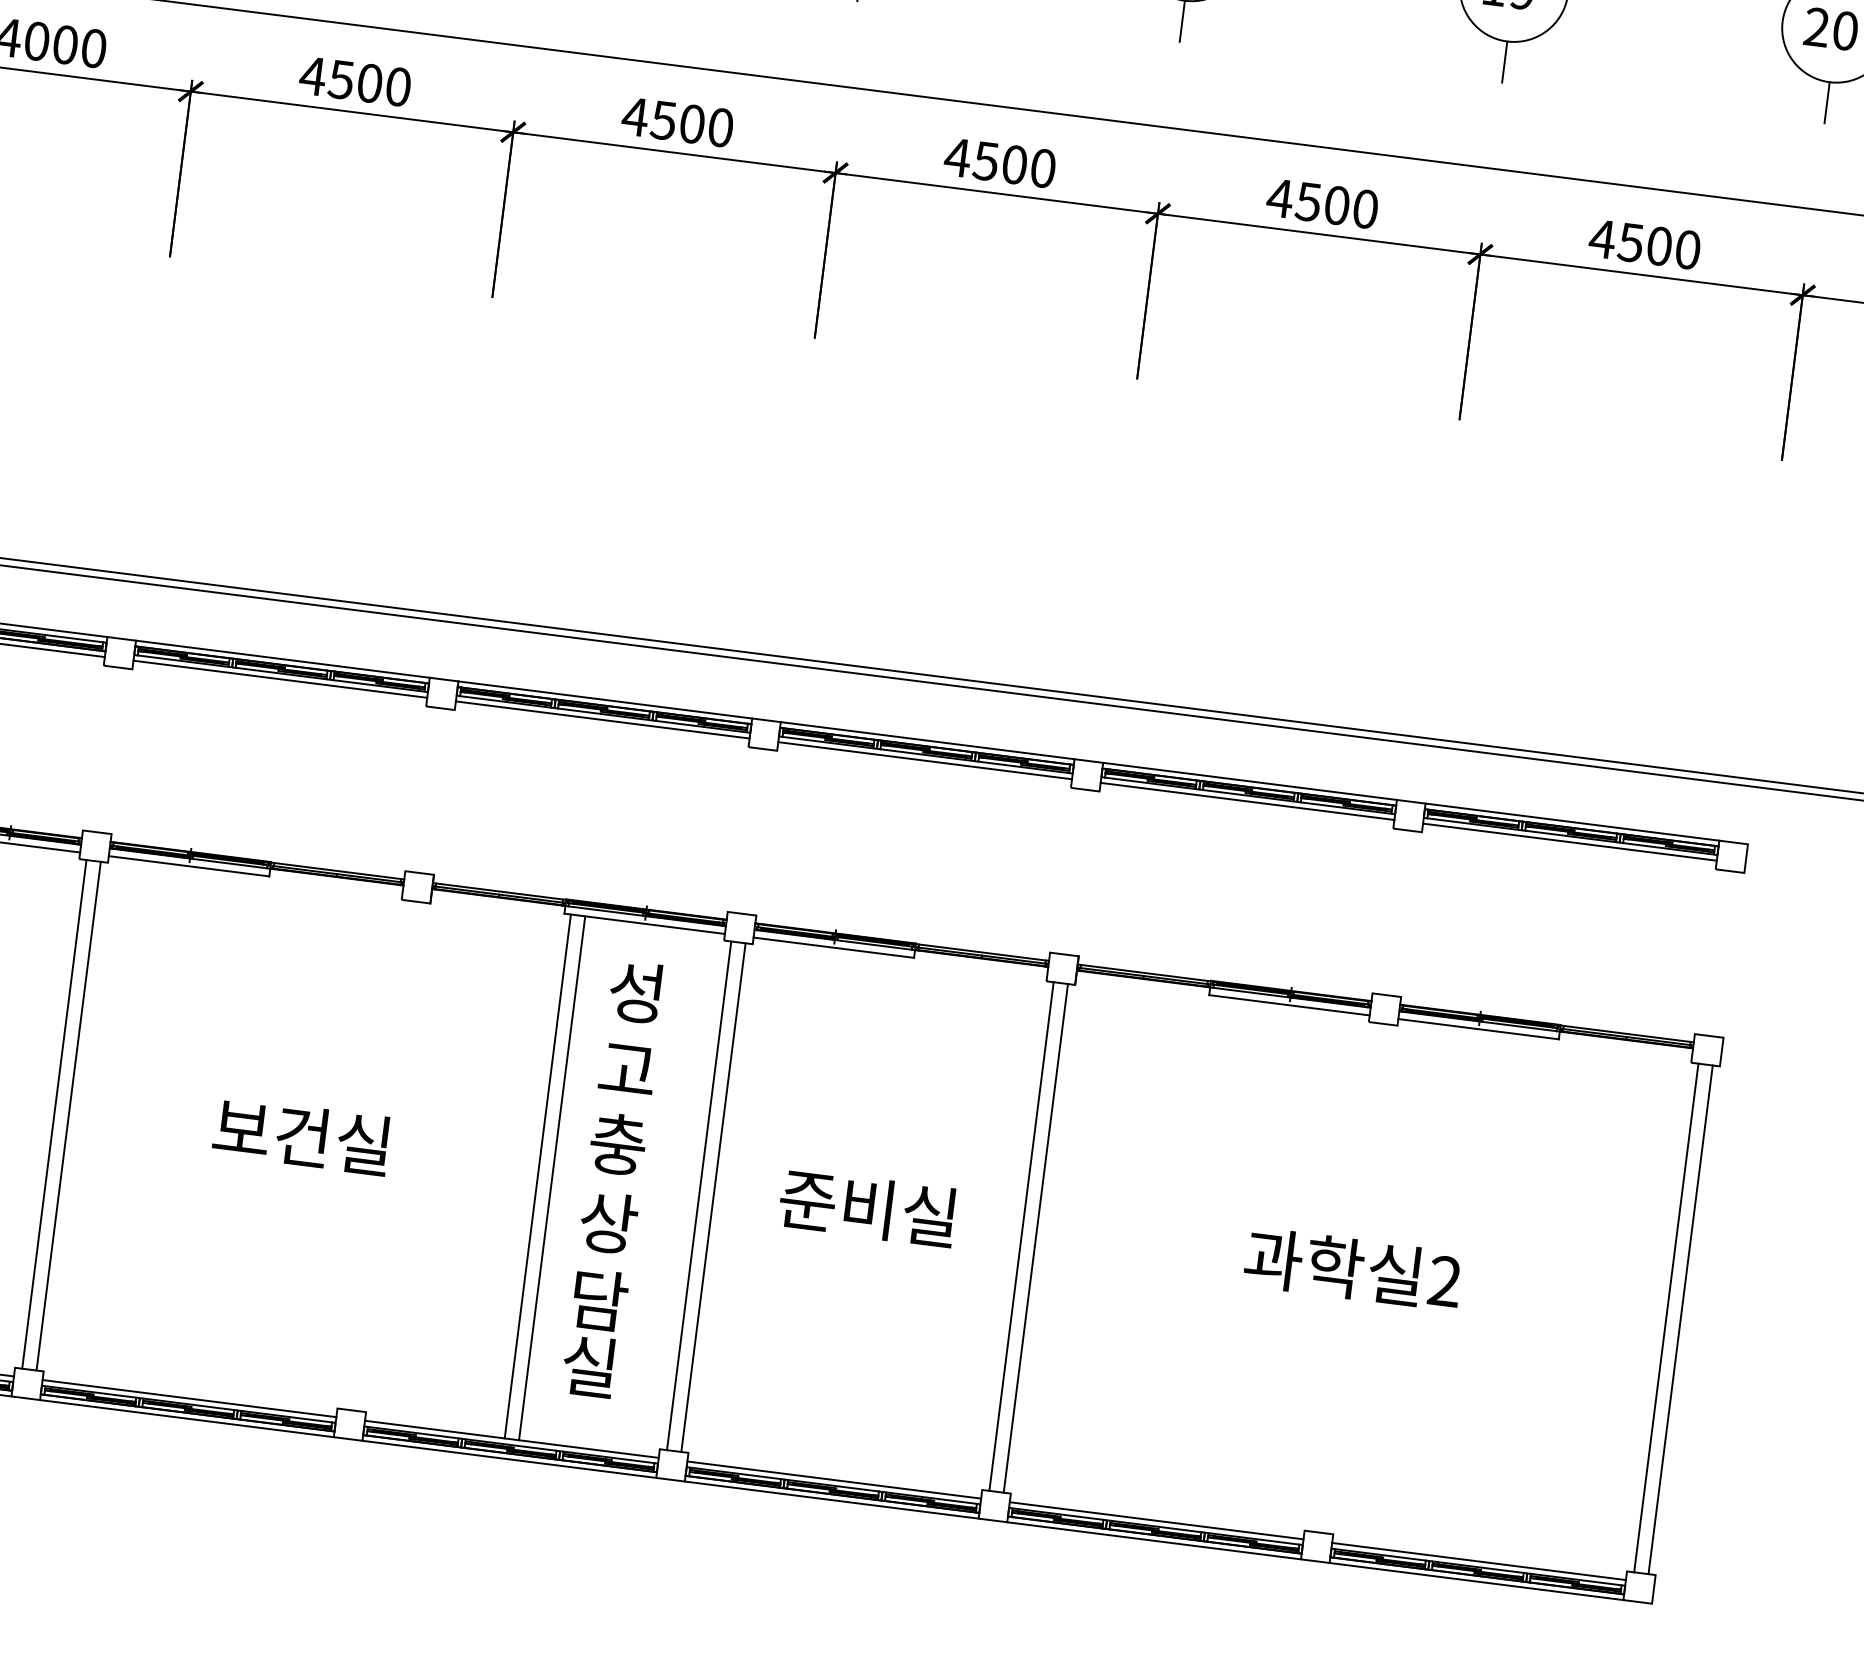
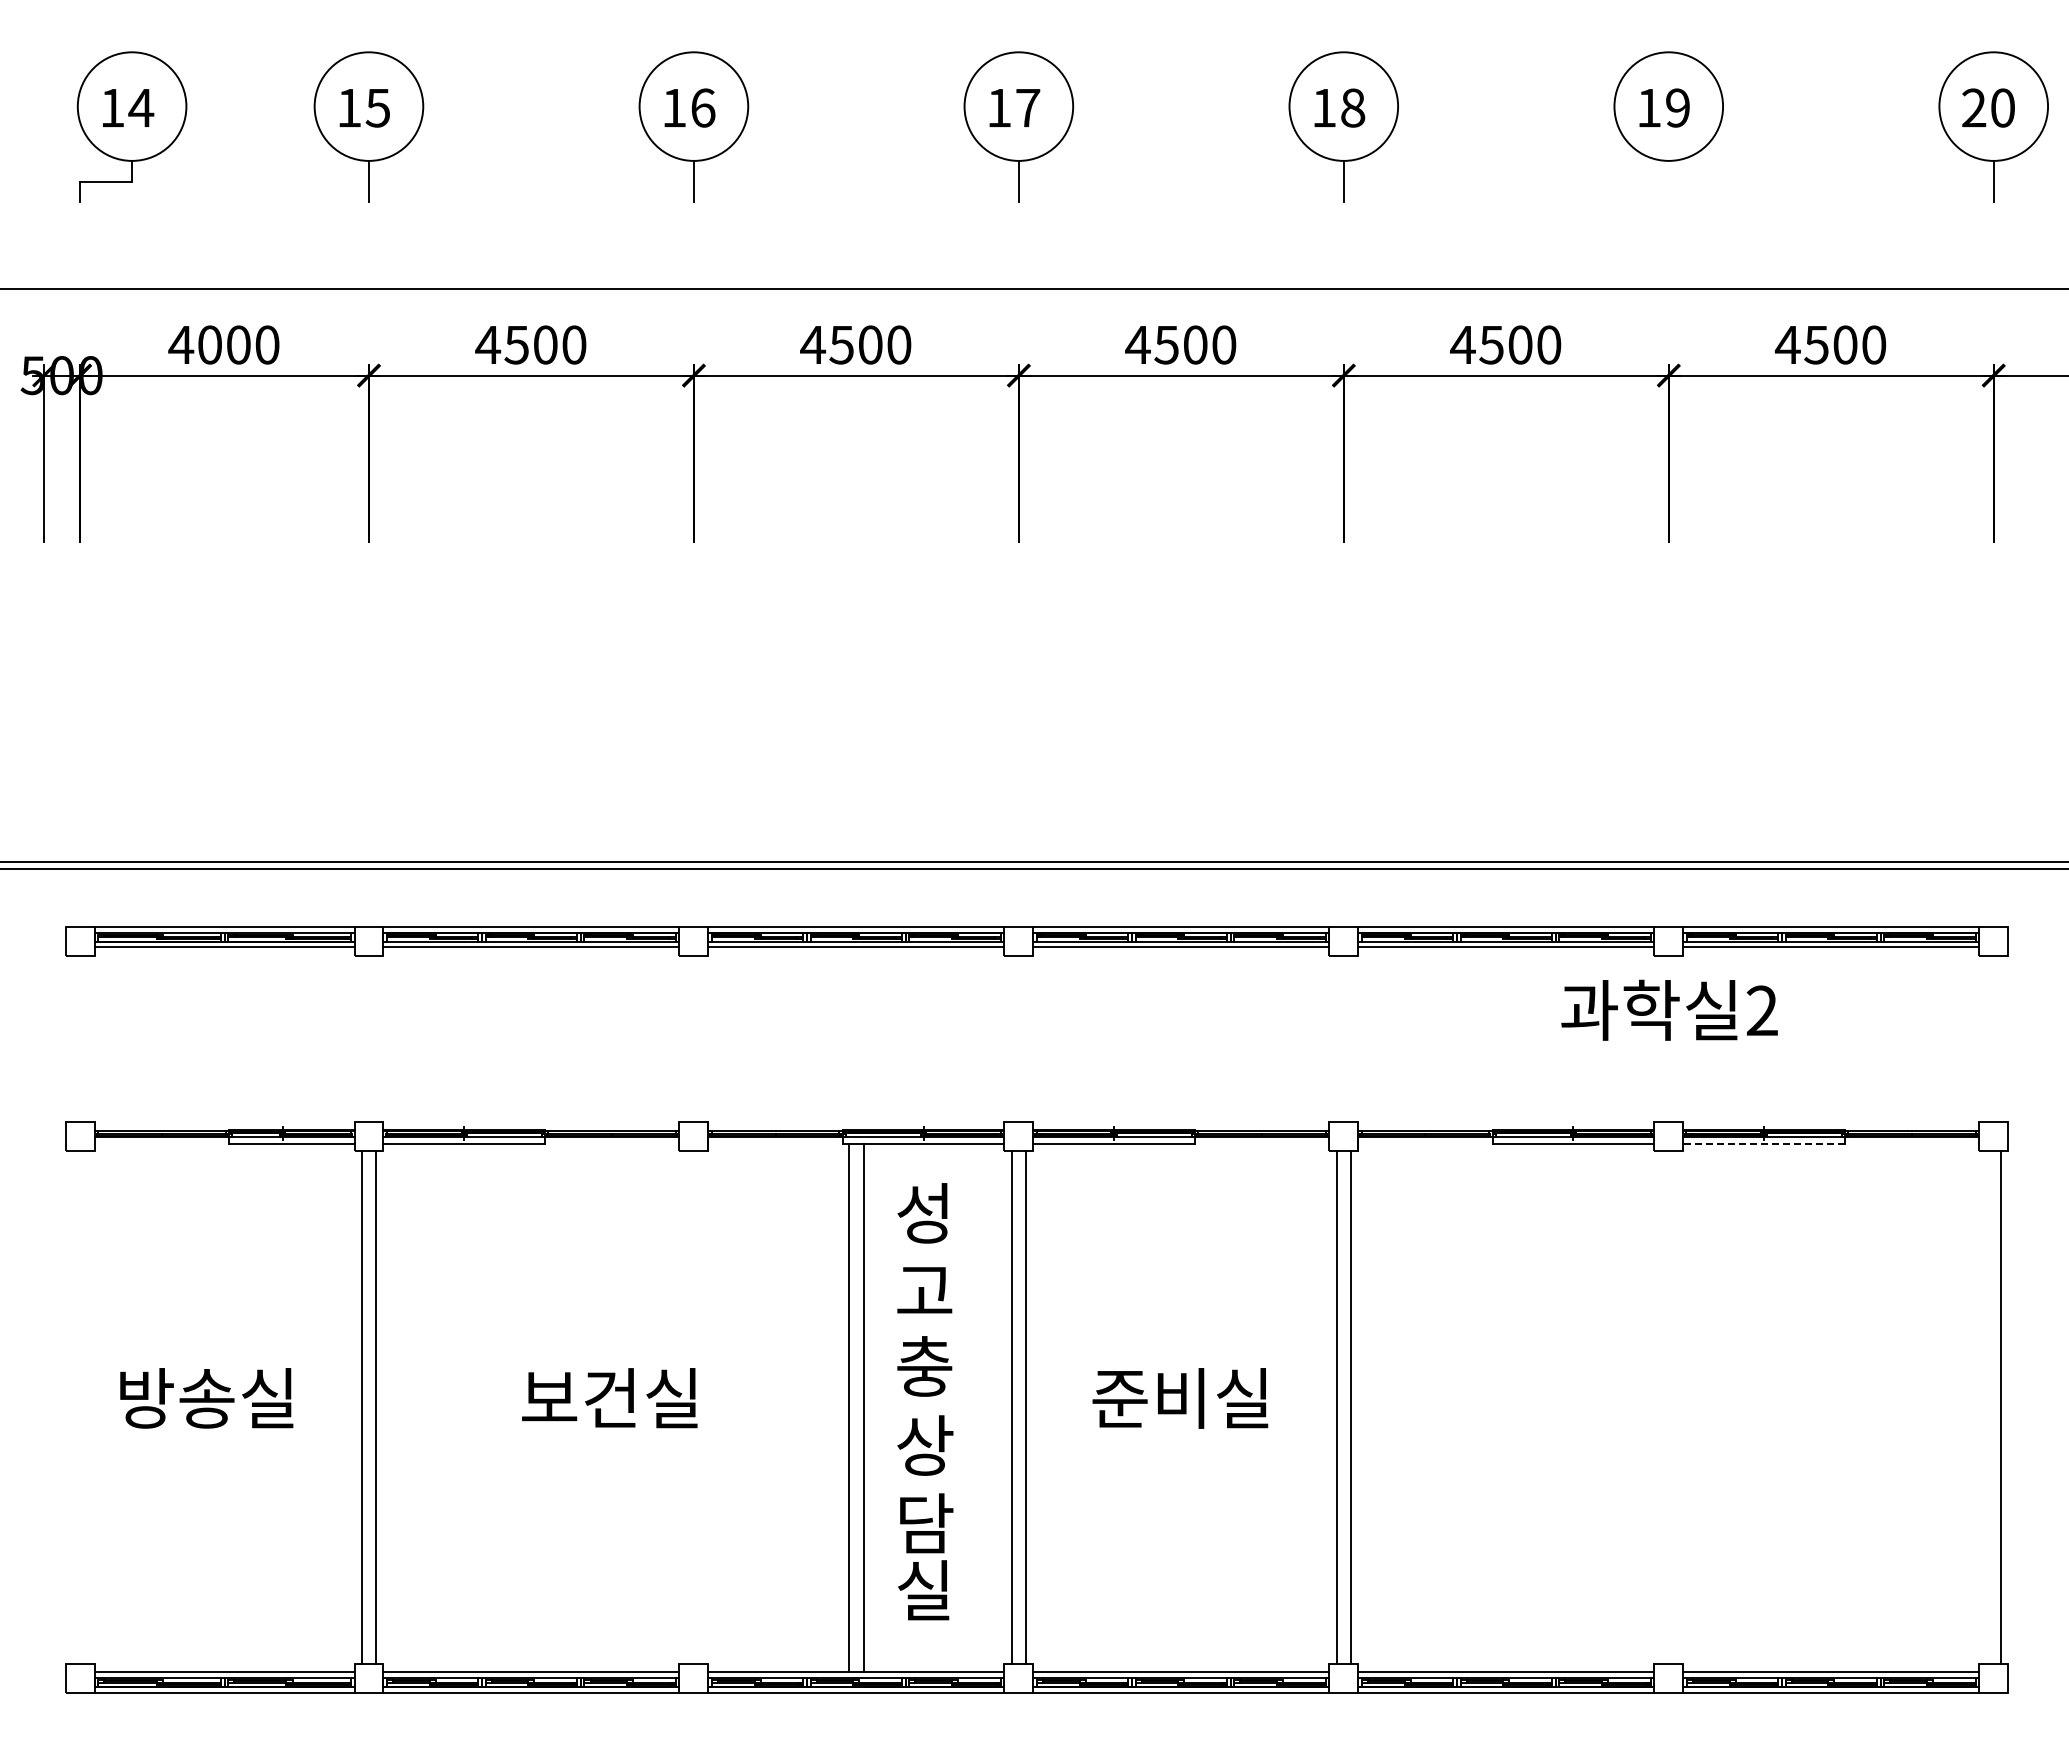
line: (1504, 61) -> (1668, 181), removed
line: (1479, 1029) -> (1764, 1144), solid -> dashed
text: (1353, 1268) -> (1669, 1009), moved
line: (1666, 1318) -> (1986, 1407), removed

